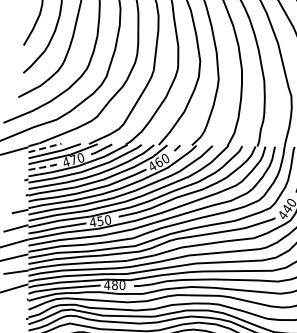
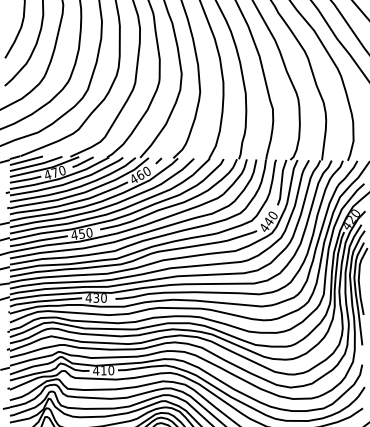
line: (45, 147) -> (26, 160), dashed -> solid
line: (45, 166) -> (26, 179), dashed -> solid
text: (115, 284) -> (96, 297), 480 -> 430

